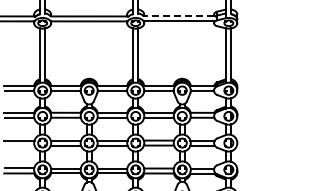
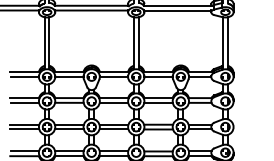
line: (178, 16) -> (177, 5), dashed -> solid
line: (19, 145) -> (24, 129), added

